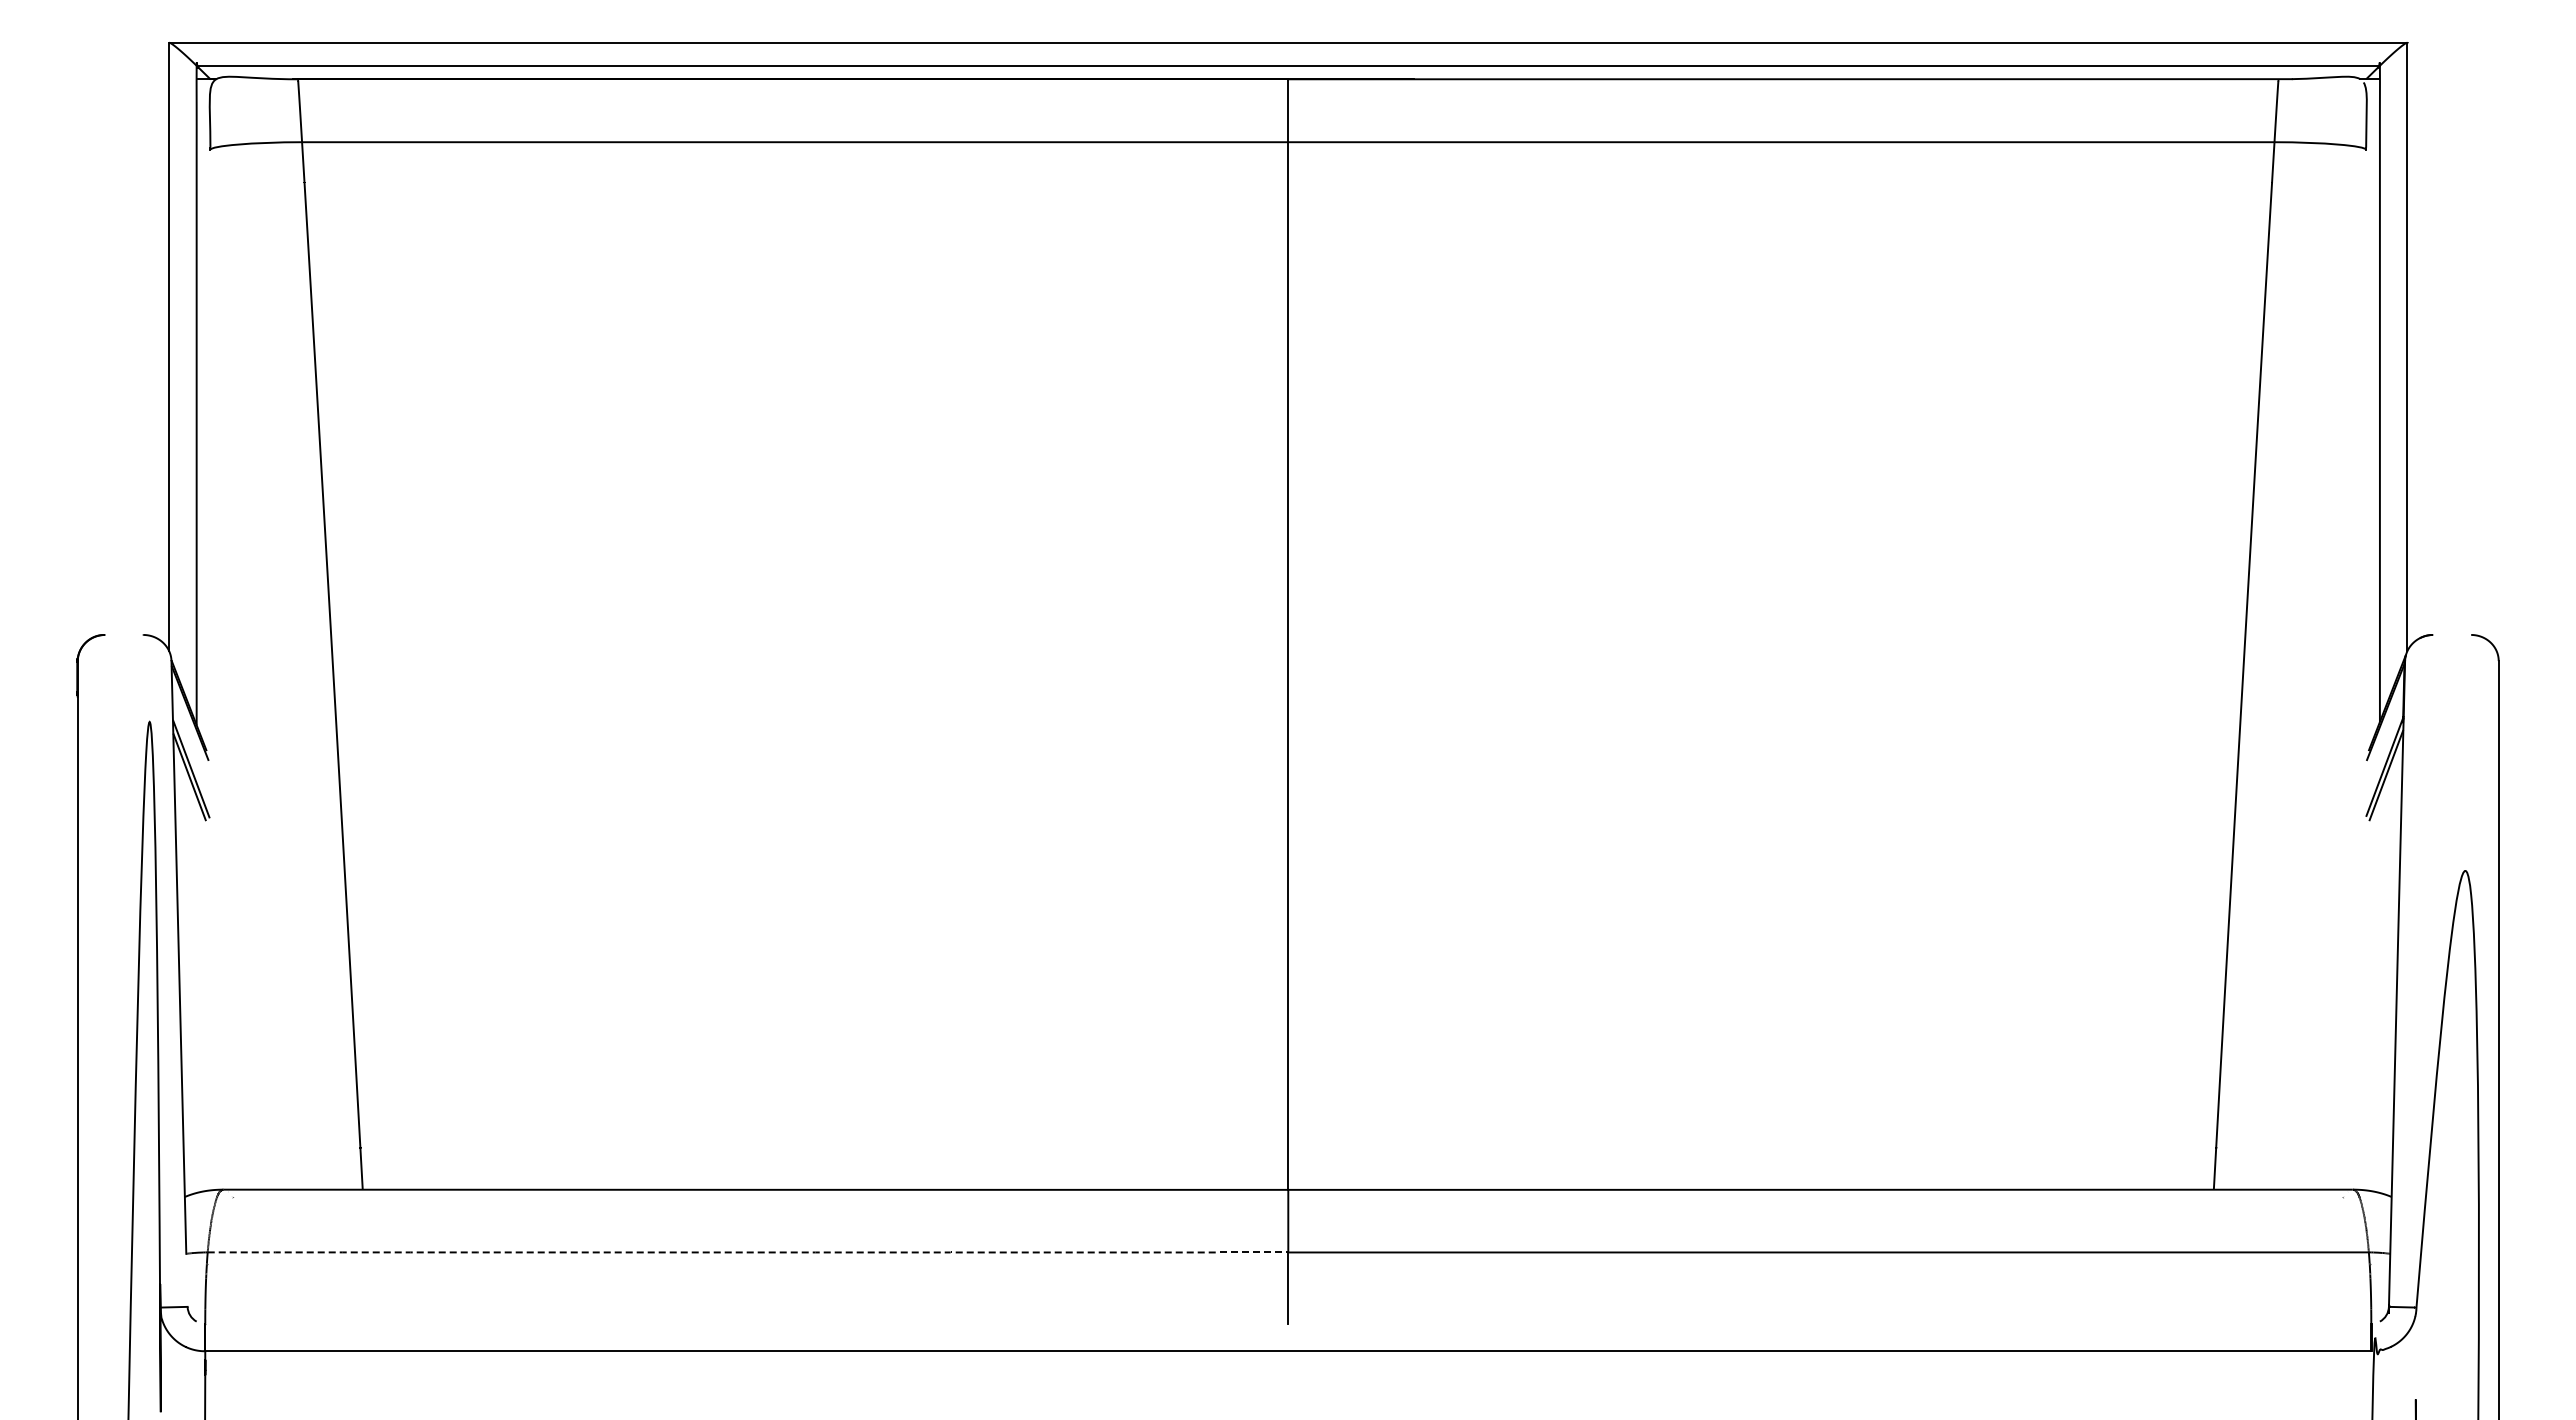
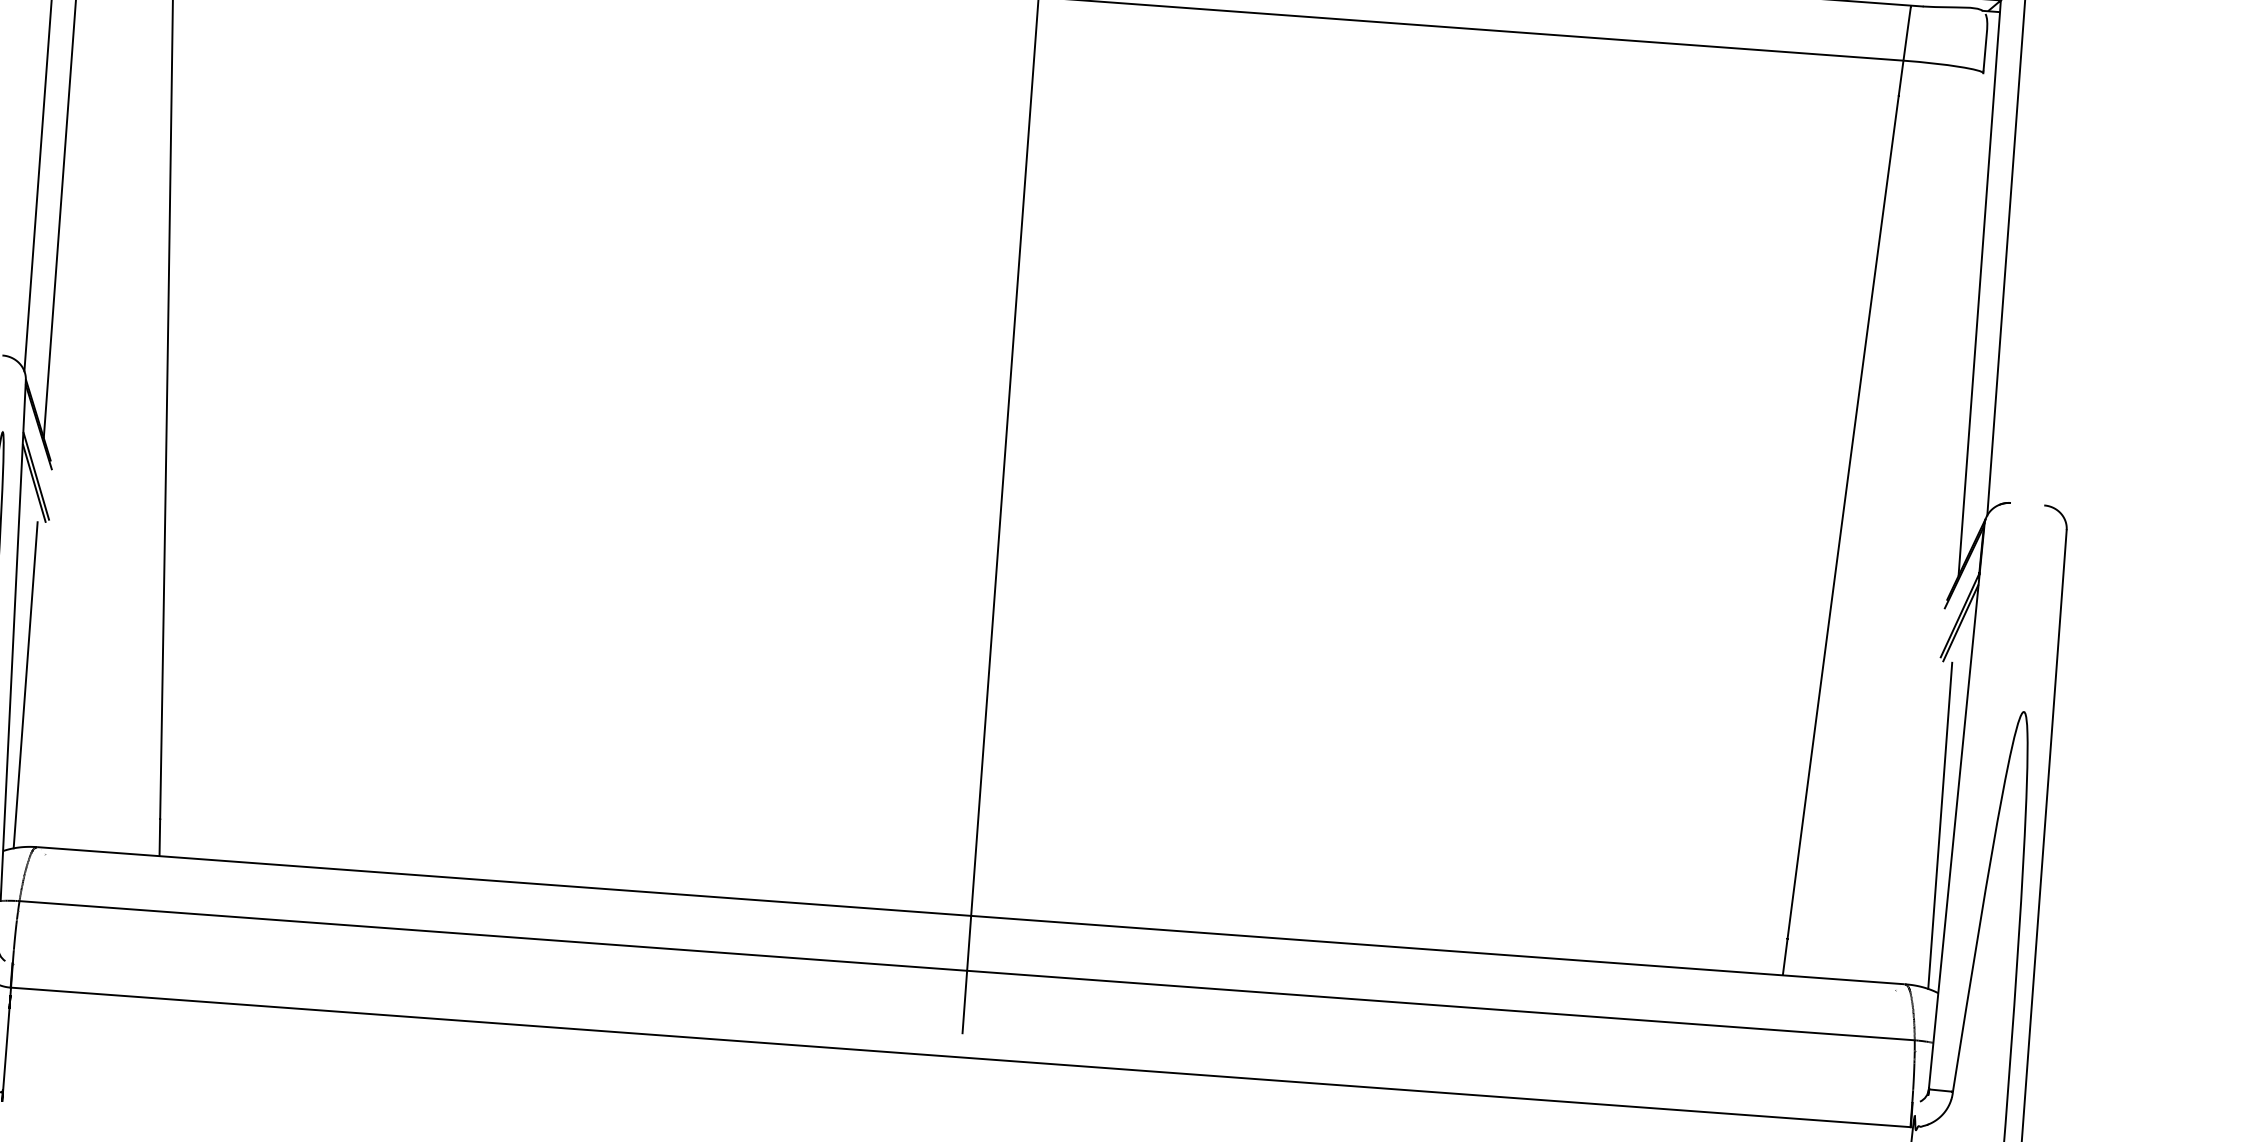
line: (196, 1007) -> (25, 685), added
line: (2379, 1007) -> (1939, 826), added
arc: (748, 1252) -> (493, 936), dashed -> solid

